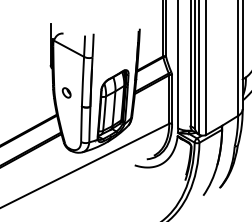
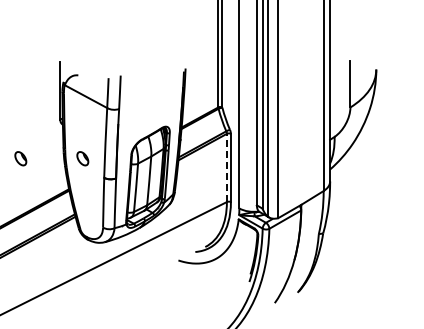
part: (22, 92) -> (20, 158), added
line: (168, 99) -> (226, 167), solid -> dashed

